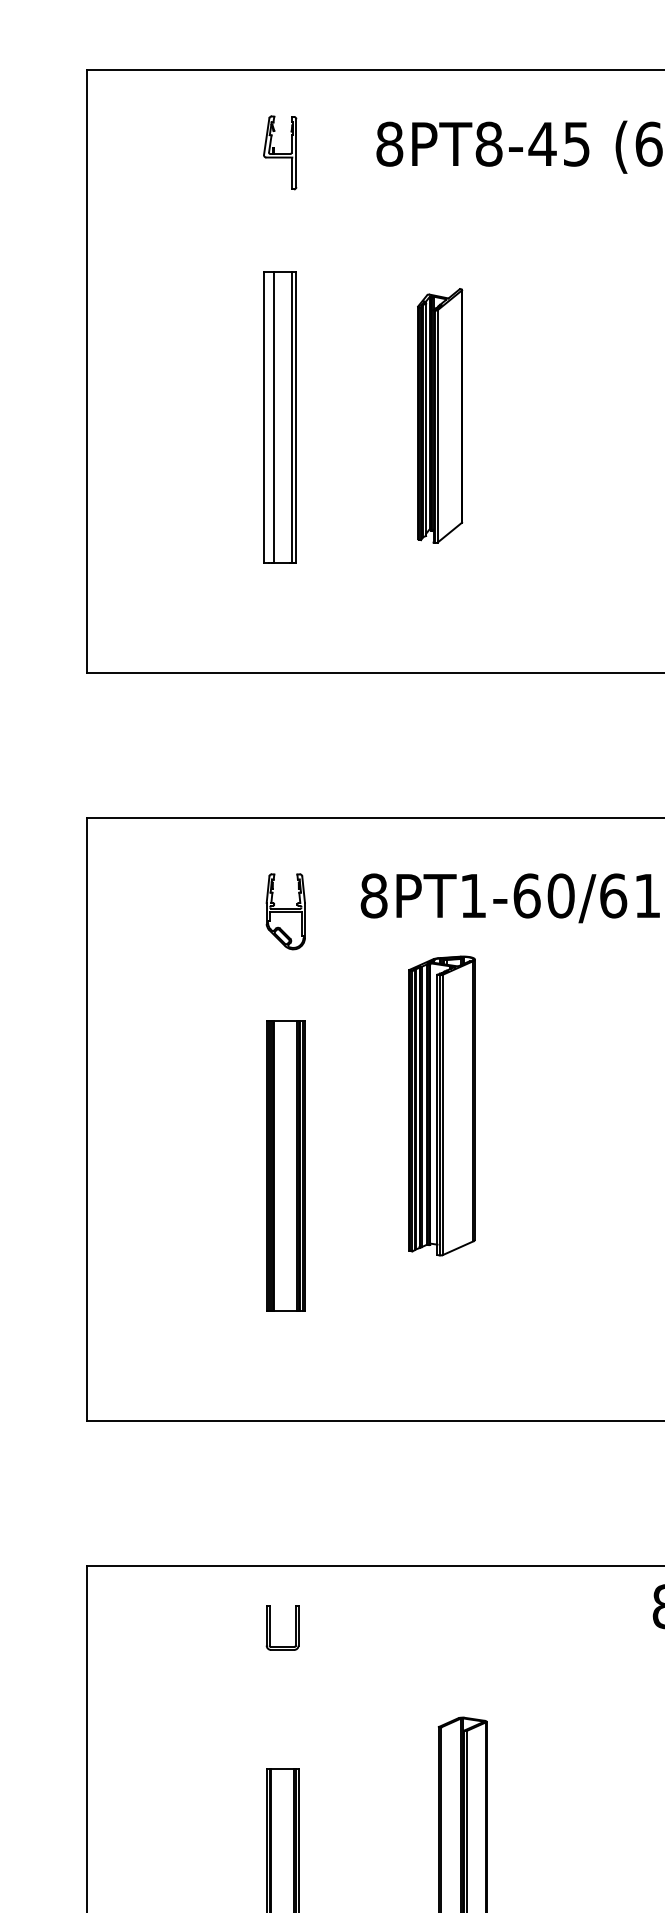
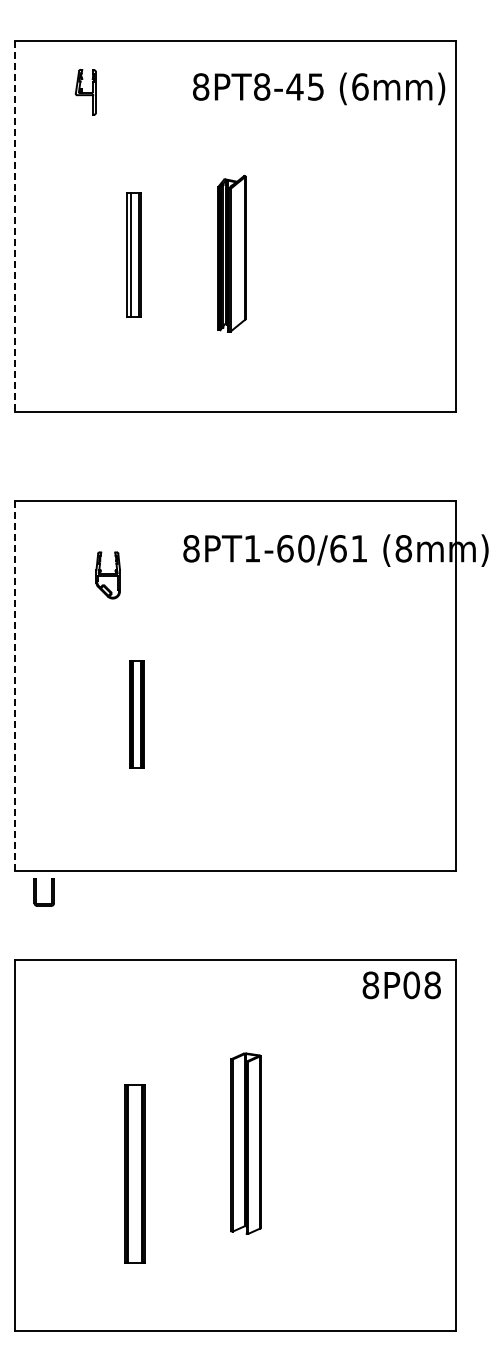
part: (279, 153) -> (85, 92), moved
line: (87, 371) -> (15, 226), solid -> dashed
part: (279, 416) -> (133, 254), size x0.7
part: (284, 911) -> (107, 575), moved
part: (442, 1105) -> (233, 677), removed
line: (87, 1120) -> (15, 686), solid -> dashed
part: (284, 1165) -> (136, 714), size x0.6
part: (269, 1628) -> (36, 892), moved

